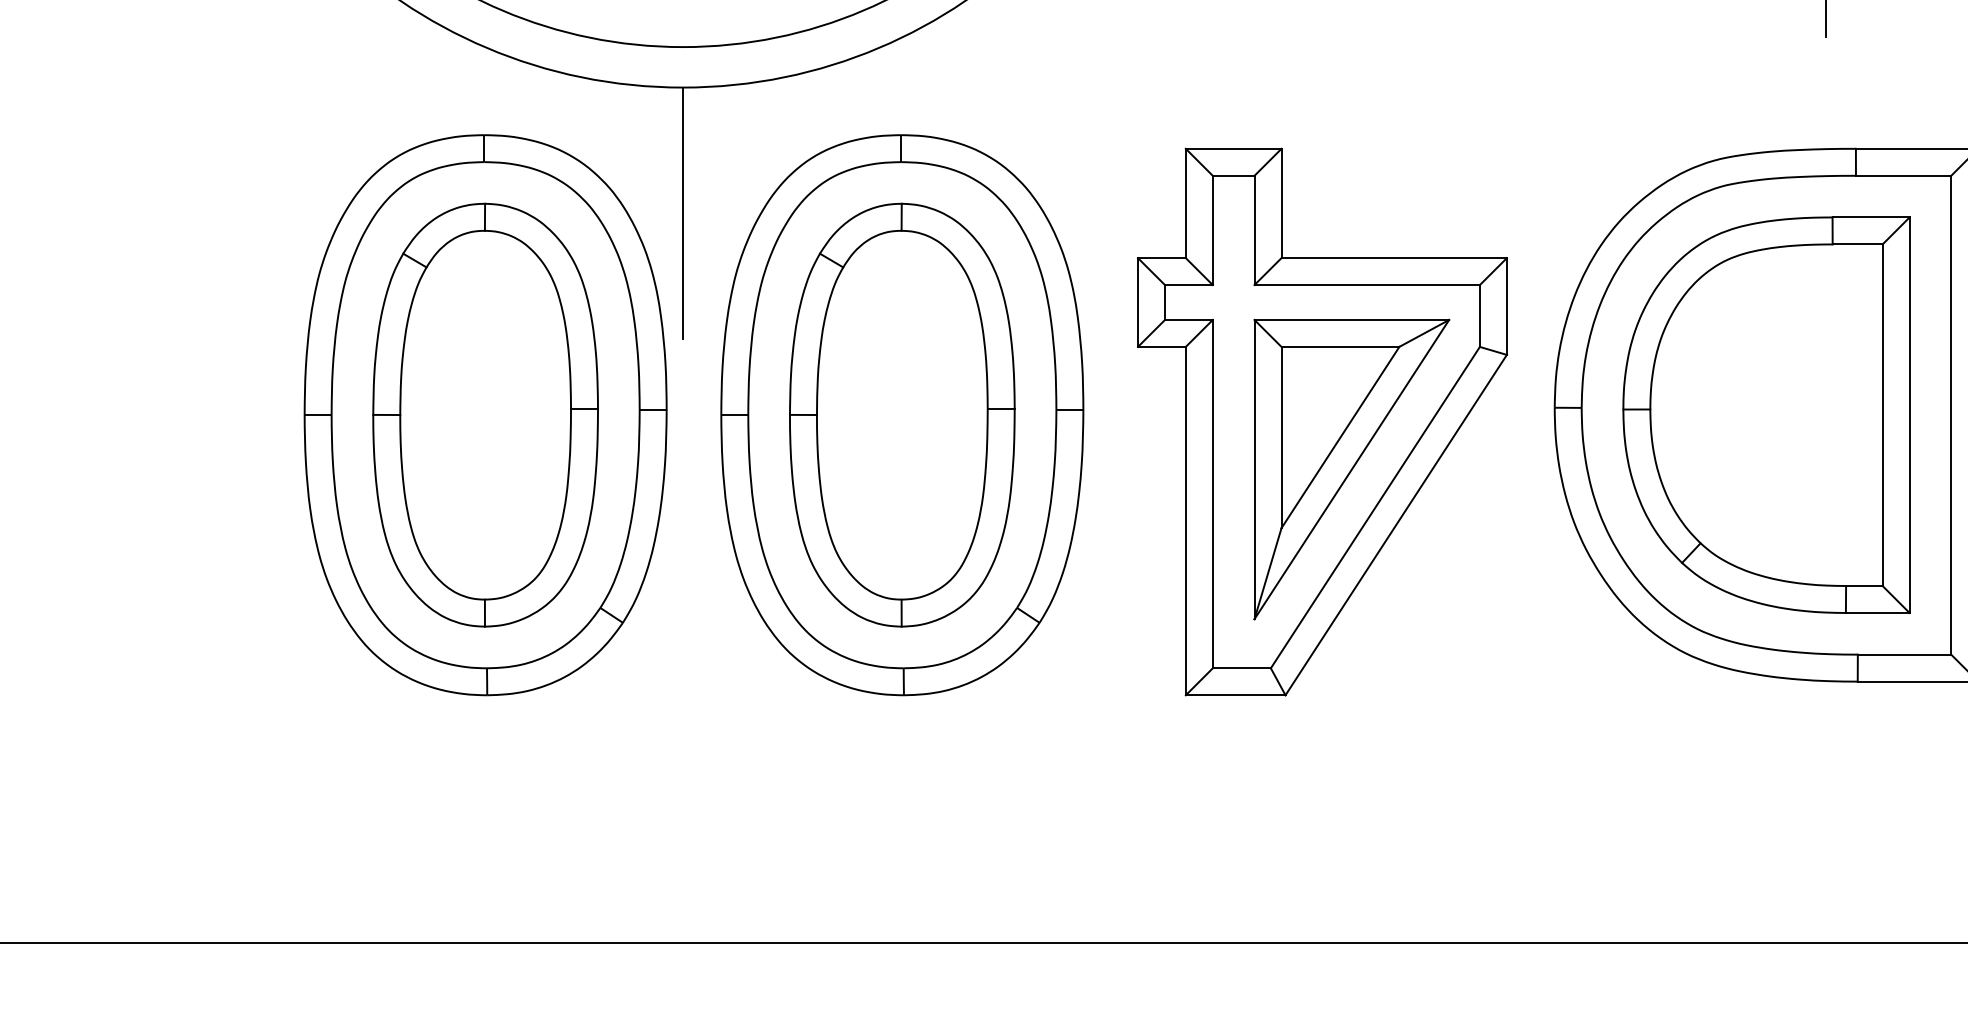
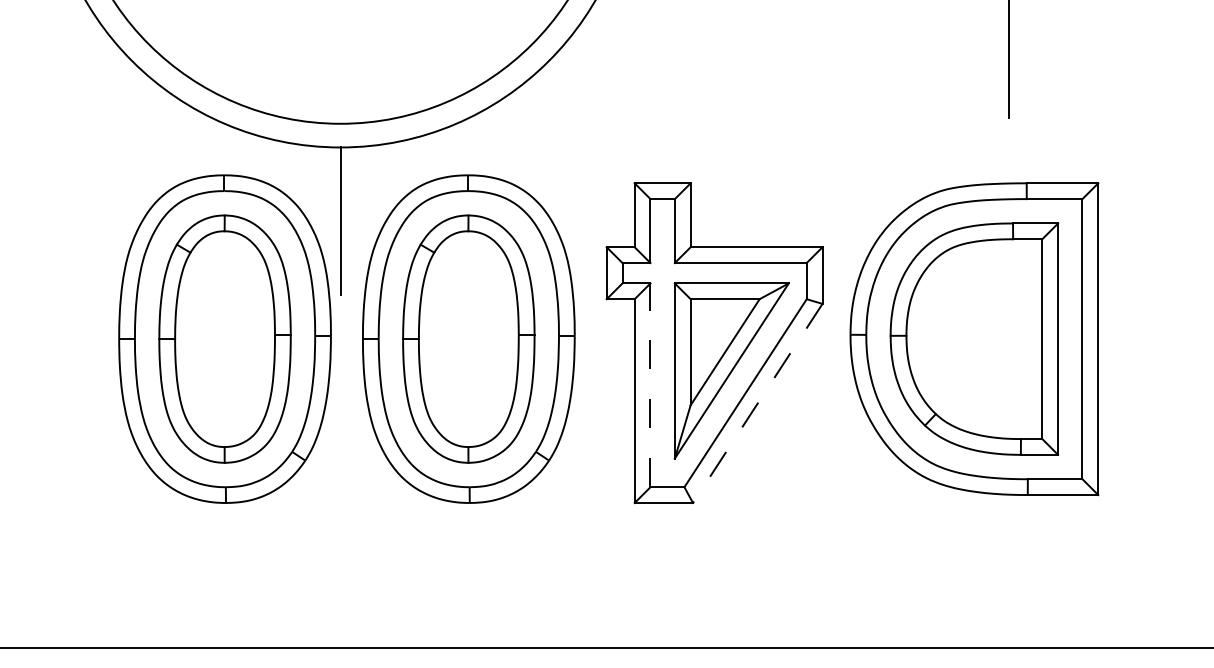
line: (1212, 494) -> (650, 385), solid -> dashed
line: (1395, 525) -> (757, 403), solid -> dashed

